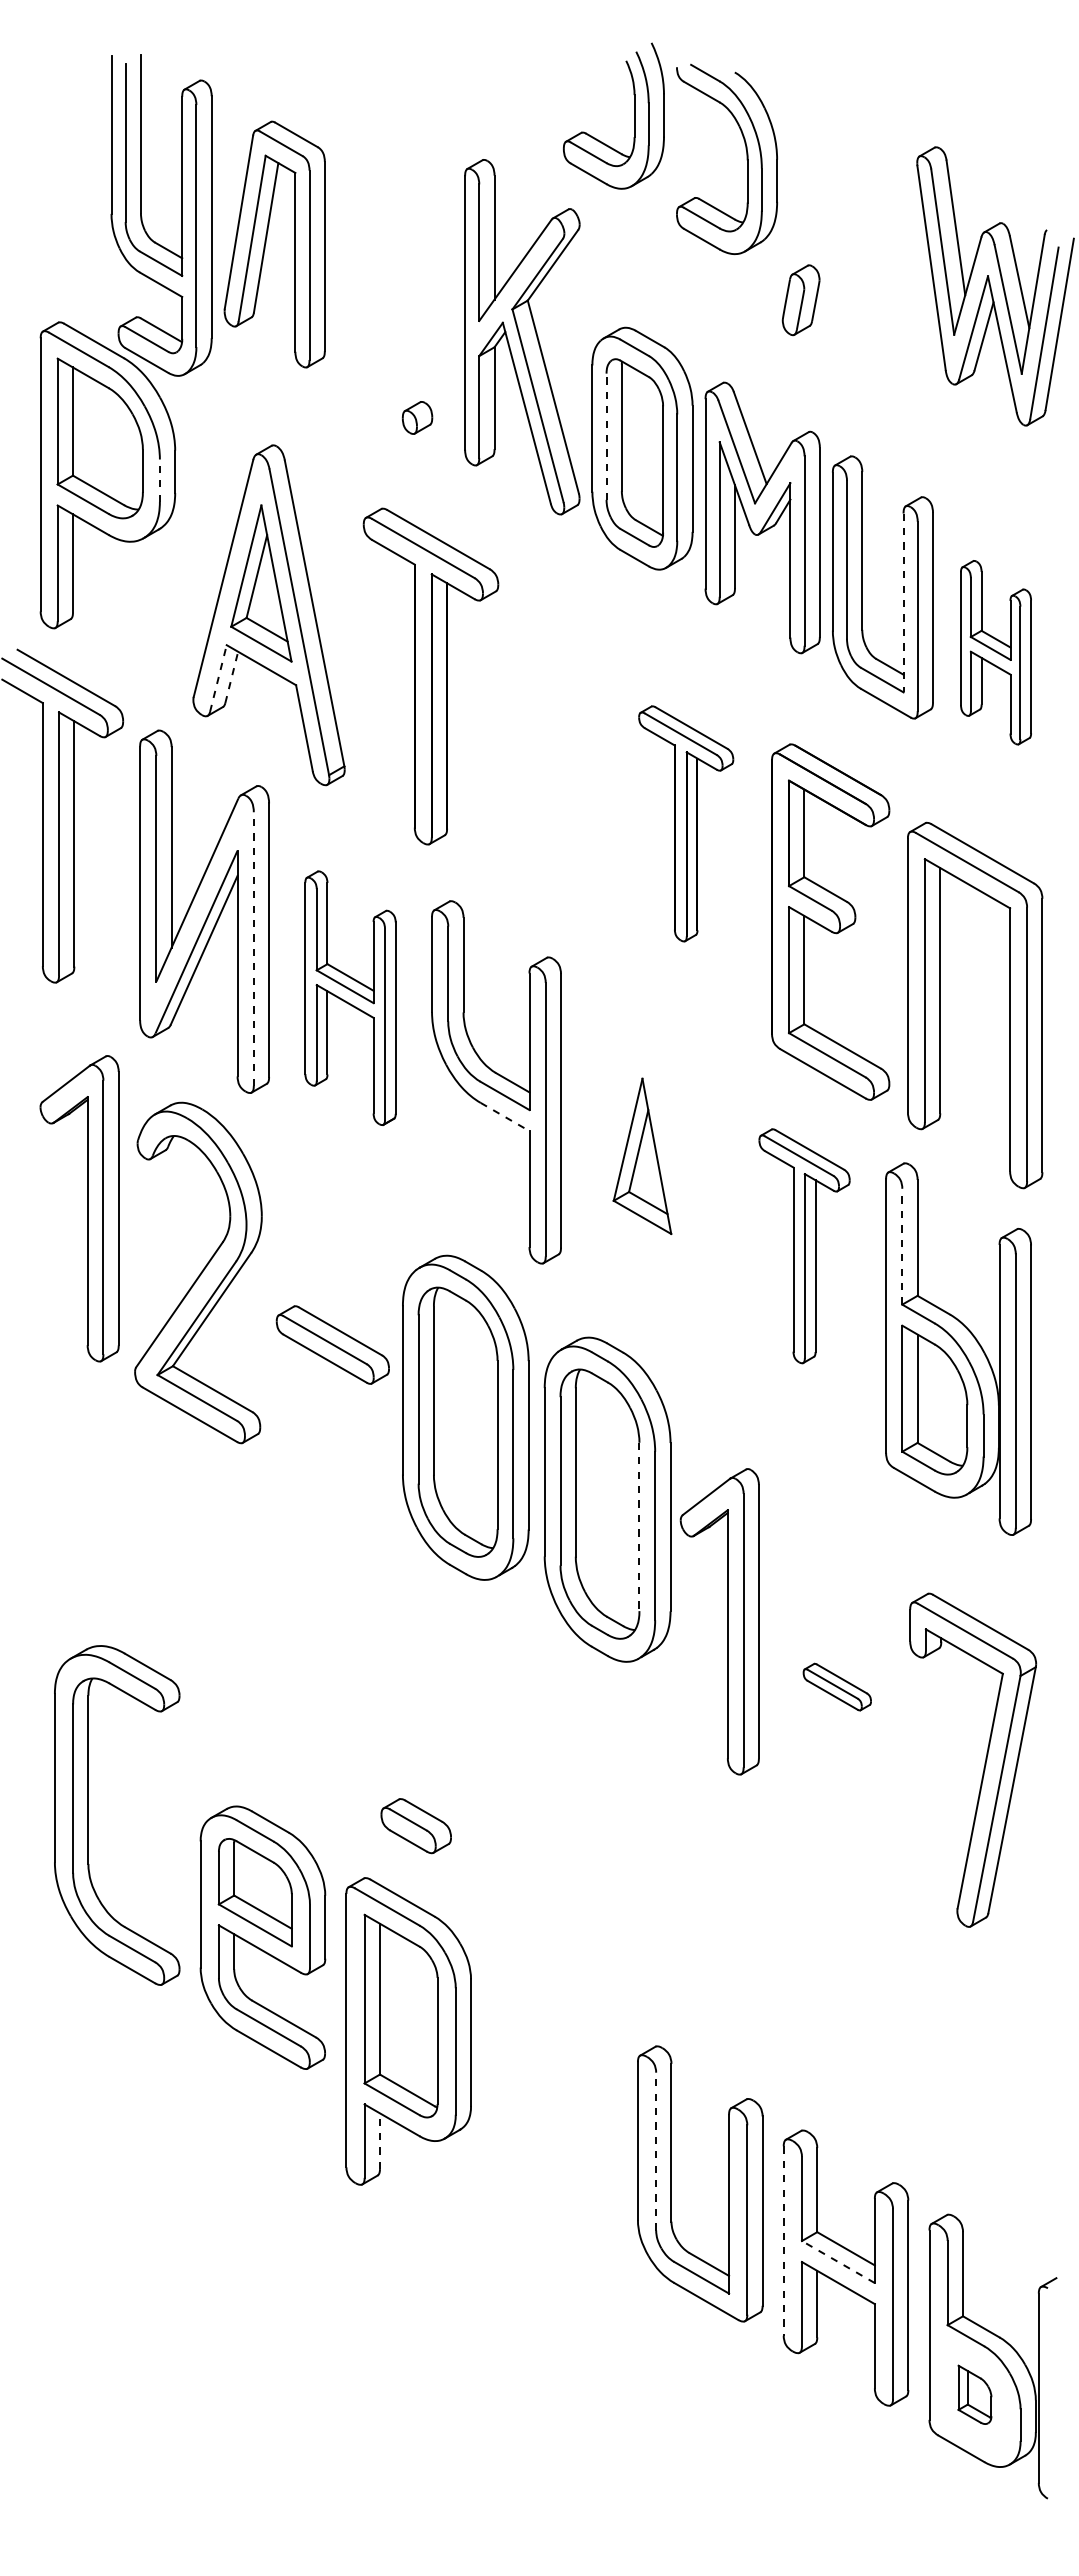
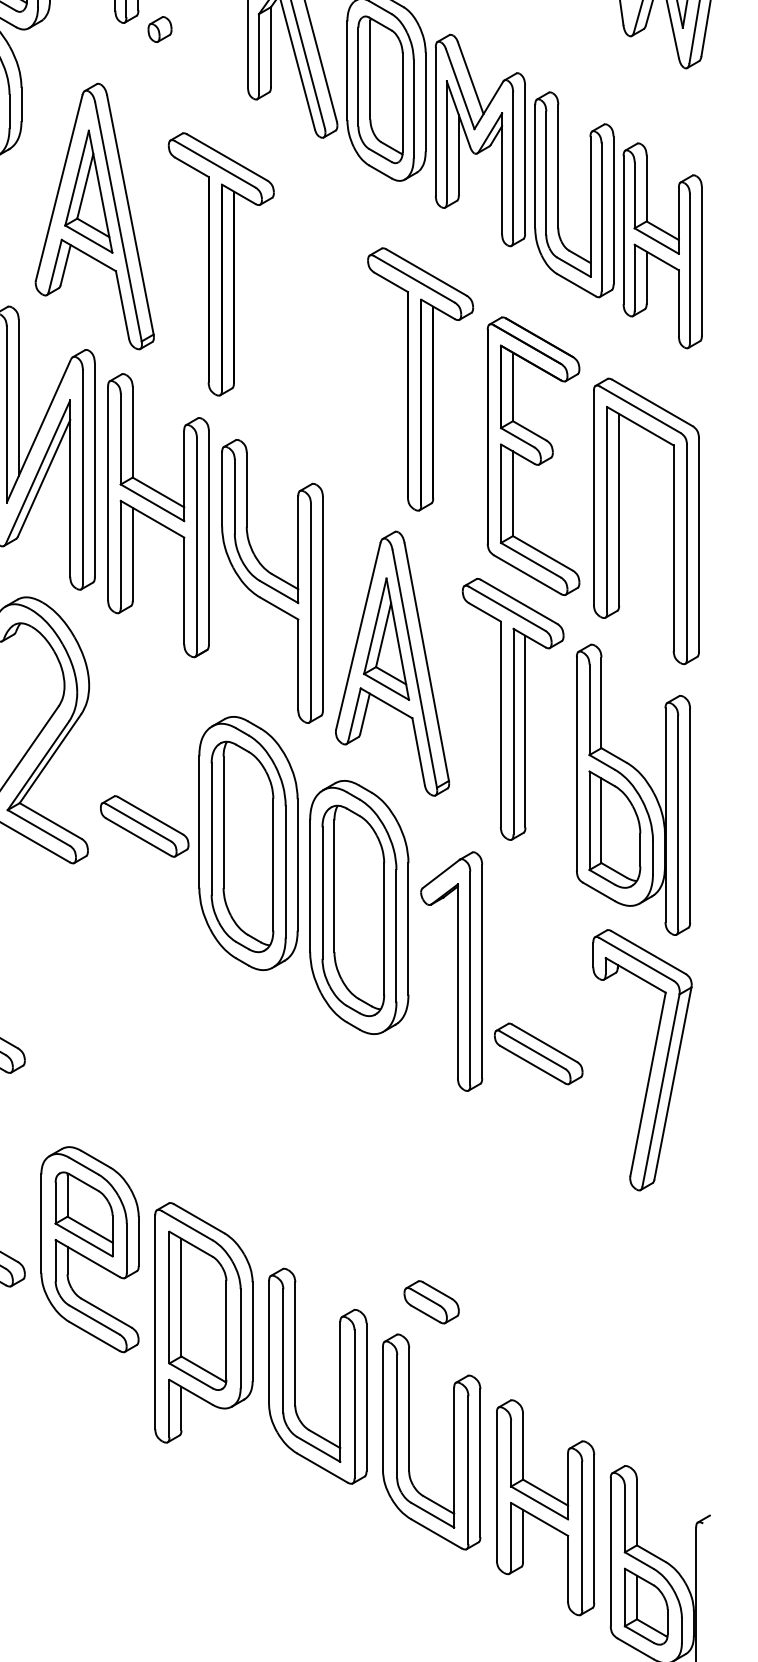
part: (417, 417) -> (160, 29), moved
line: (606, 436) -> (358, 76), dashed -> solid
line: (159, 480) -> (9, 111), dashed -> solid
line: (903, 603) -> (590, 207), dashed -> solid
part: (995, 652) -> (662, 245), size x1.43
line: (231, 676) -> (65, 264), dashed -> solid
line: (218, 678) -> (55, 265), dashed -> solid
part: (686, 823) -> (420, 379), size x1.43
line: (253, 949) -> (82, 477), dashed -> solid
part: (350, 998) -> (158, 515), size x1.43
line: (505, 1117) -> (279, 608), dashed -> solid
part: (649, 1187) -> (392, 663), added
part: (804, 1246) -> (513, 709), size x1.43
line: (902, 1246) -> (589, 709), dashed -> solid
part: (332, 1344) -> (144, 826), moved
line: (639, 1527) -> (384, 929), dashed -> solid
part: (727, 1621) -> (457, 971), moved
part: (837, 1686) -> (538, 1053), size x1.67
part: (984, 1762) -> (651, 1061), moved
part: (415, 1826) -> (431, 1302), moved
part: (526, 2099) -> (295, 1376), added
line: (379, 2141) -> (181, 1408), dashed -> solid
line: (656, 2151) -> (397, 1416), dashed -> solid
line: (783, 2241) -> (496, 1486), dashed -> solid
line: (837, 2261) -> (538, 1502), dashed -> solid
part: (974, 2394) -> (645, 1606), size x1.67

